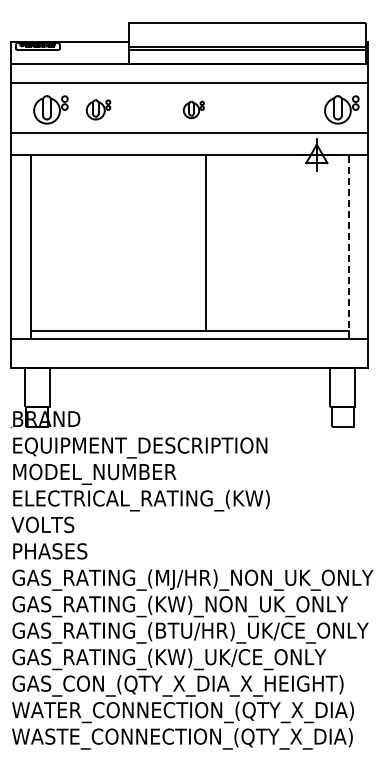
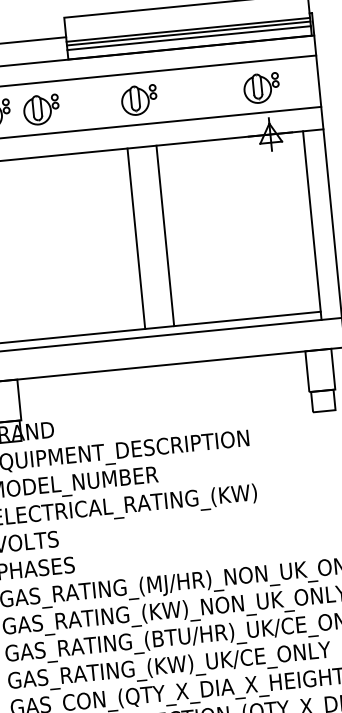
line: (247, 54) -> (189, 38), added
part: (98, 109) -> (41, 109), size x1.43
part: (193, 109) -> (139, 99), size x1.67
part: (341, 109) -> (261, 87), moved
line: (177, 242) -> (136, 238), added
line: (348, 246) -> (312, 225), dashed -> solid

